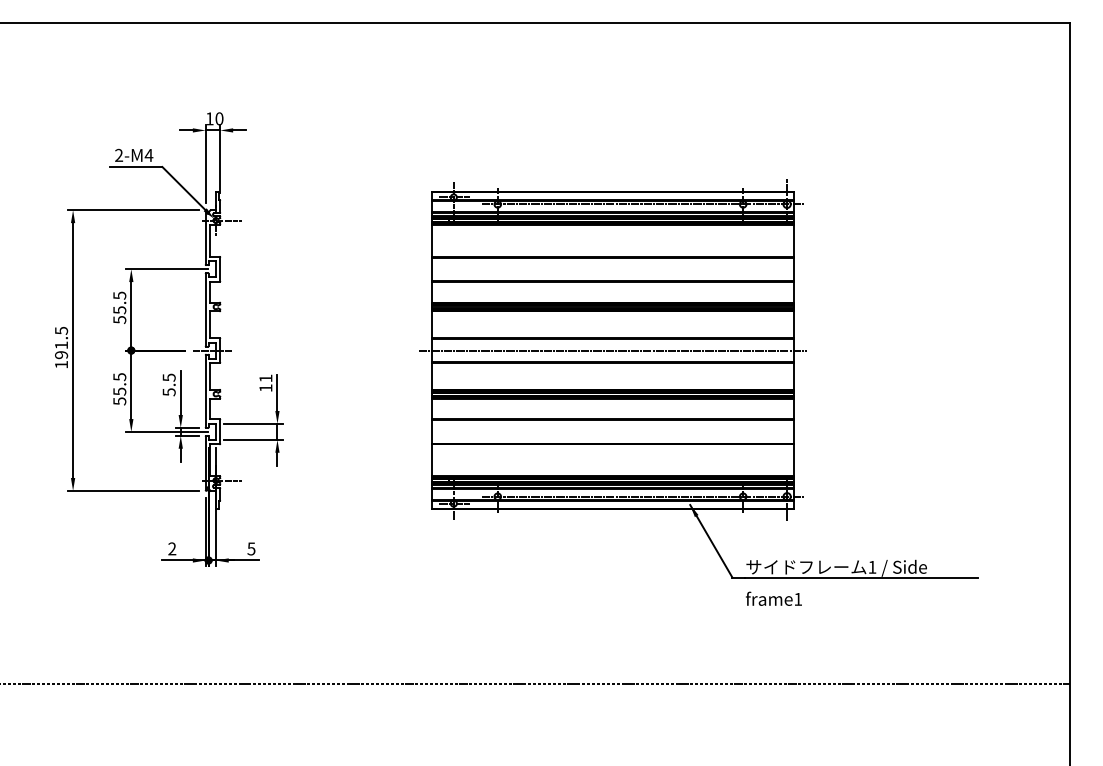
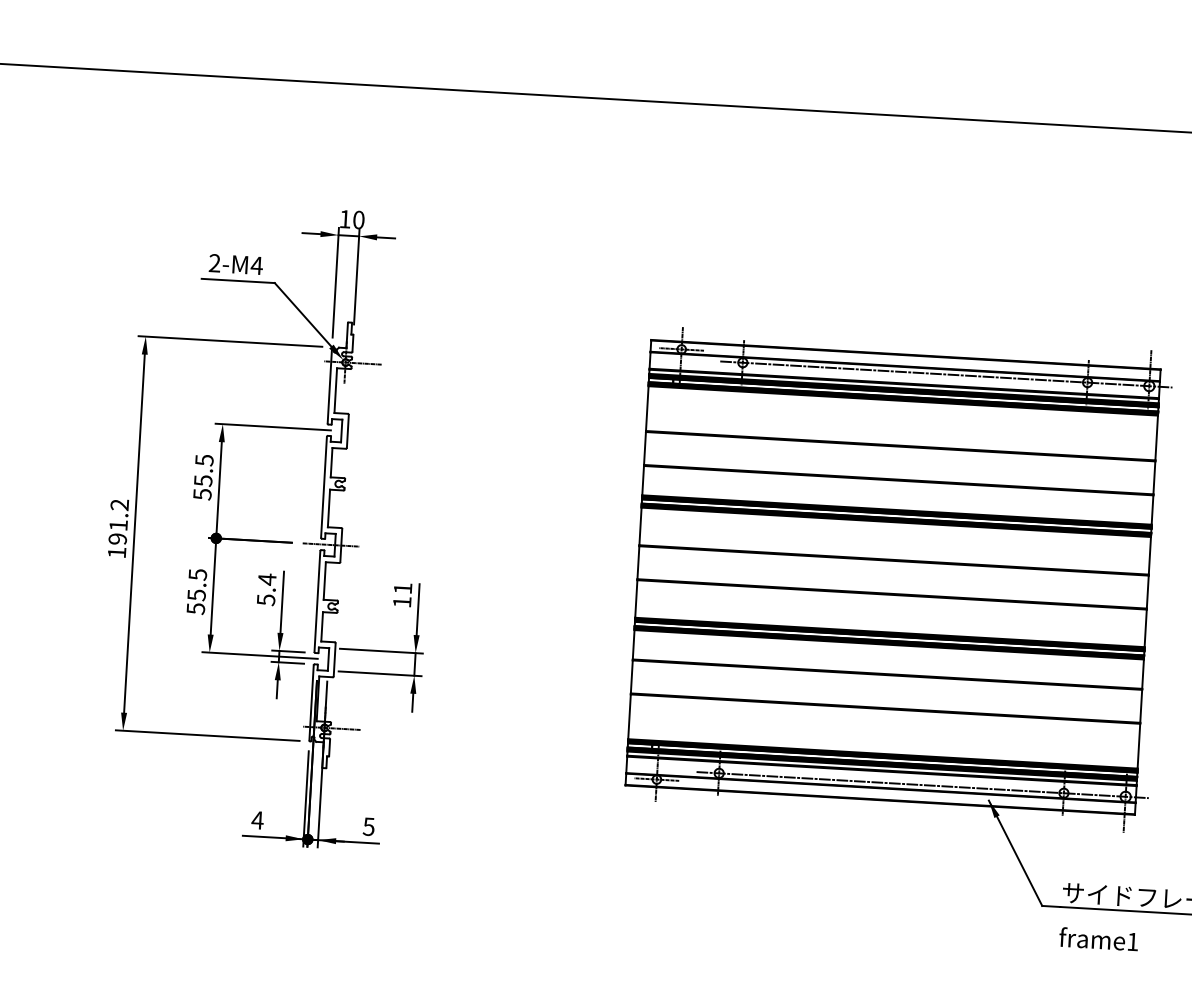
text: (61, 330) -> (119, 504), 191.5 -> 191.2
line: (613, 350) -> (893, 577), removed
text: (168, 377) -> (266, 579), 5.5 -> 5.4
text: (171, 548) -> (256, 819), 2 -> 4

